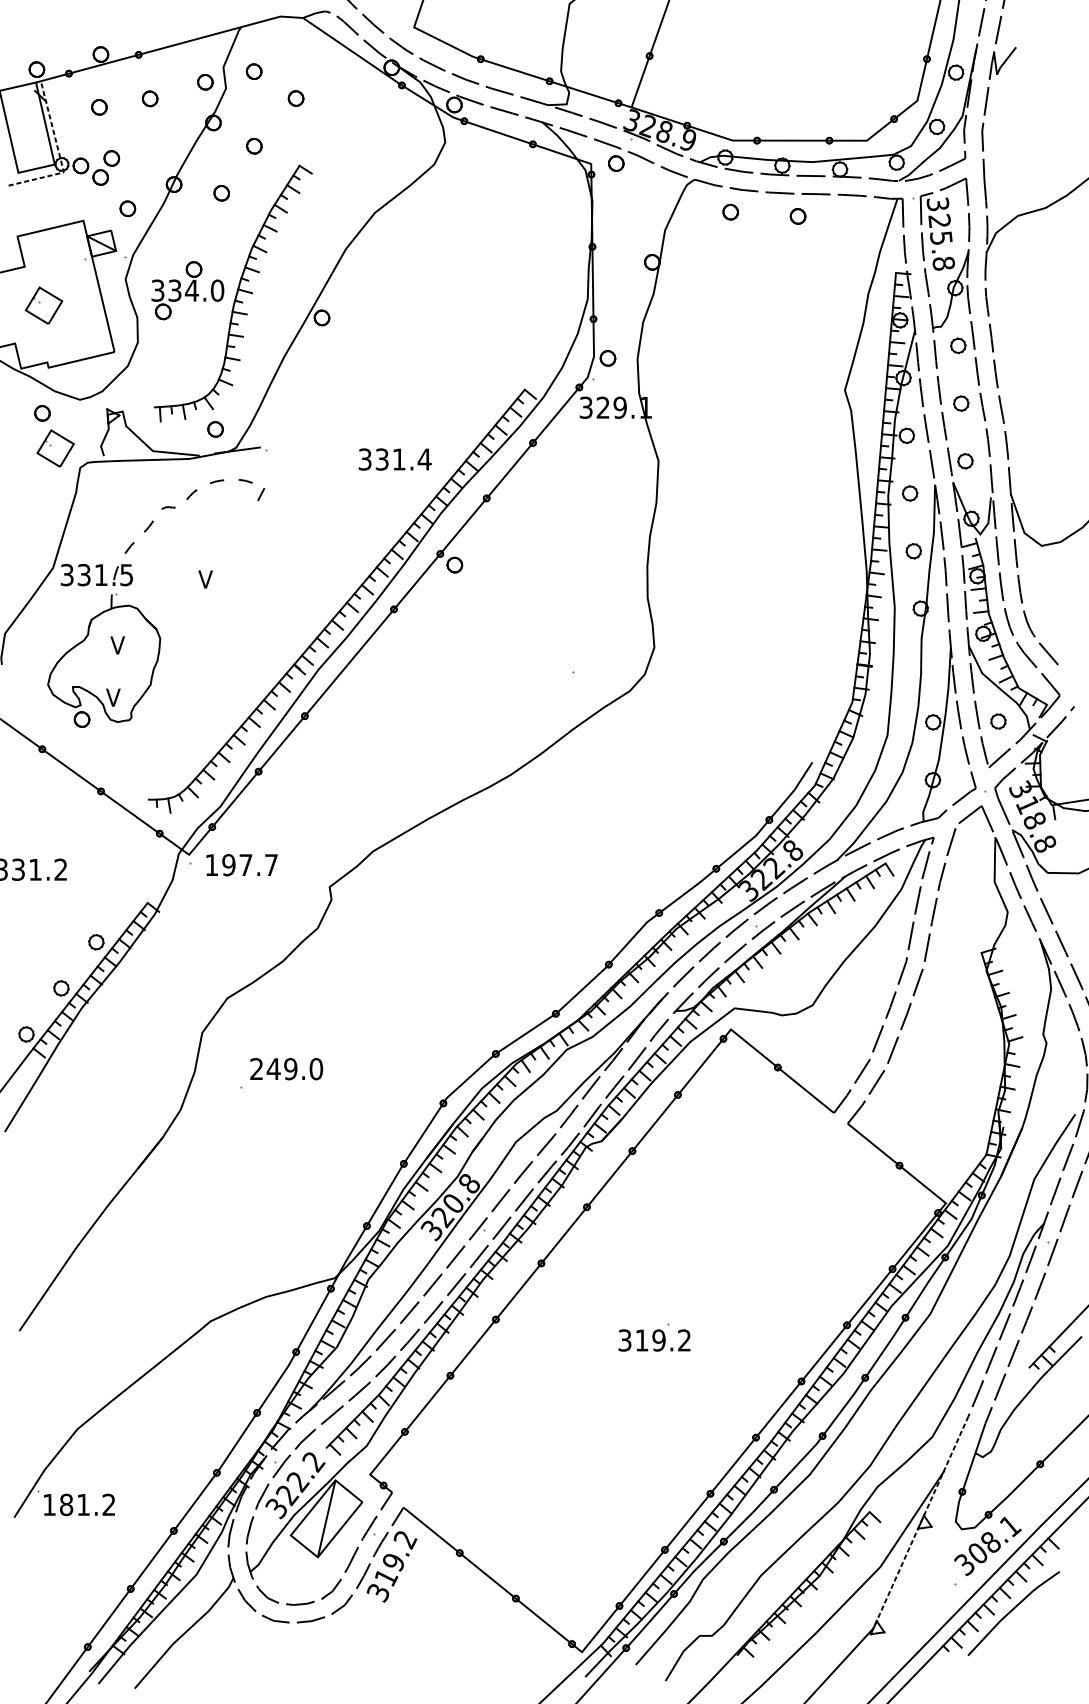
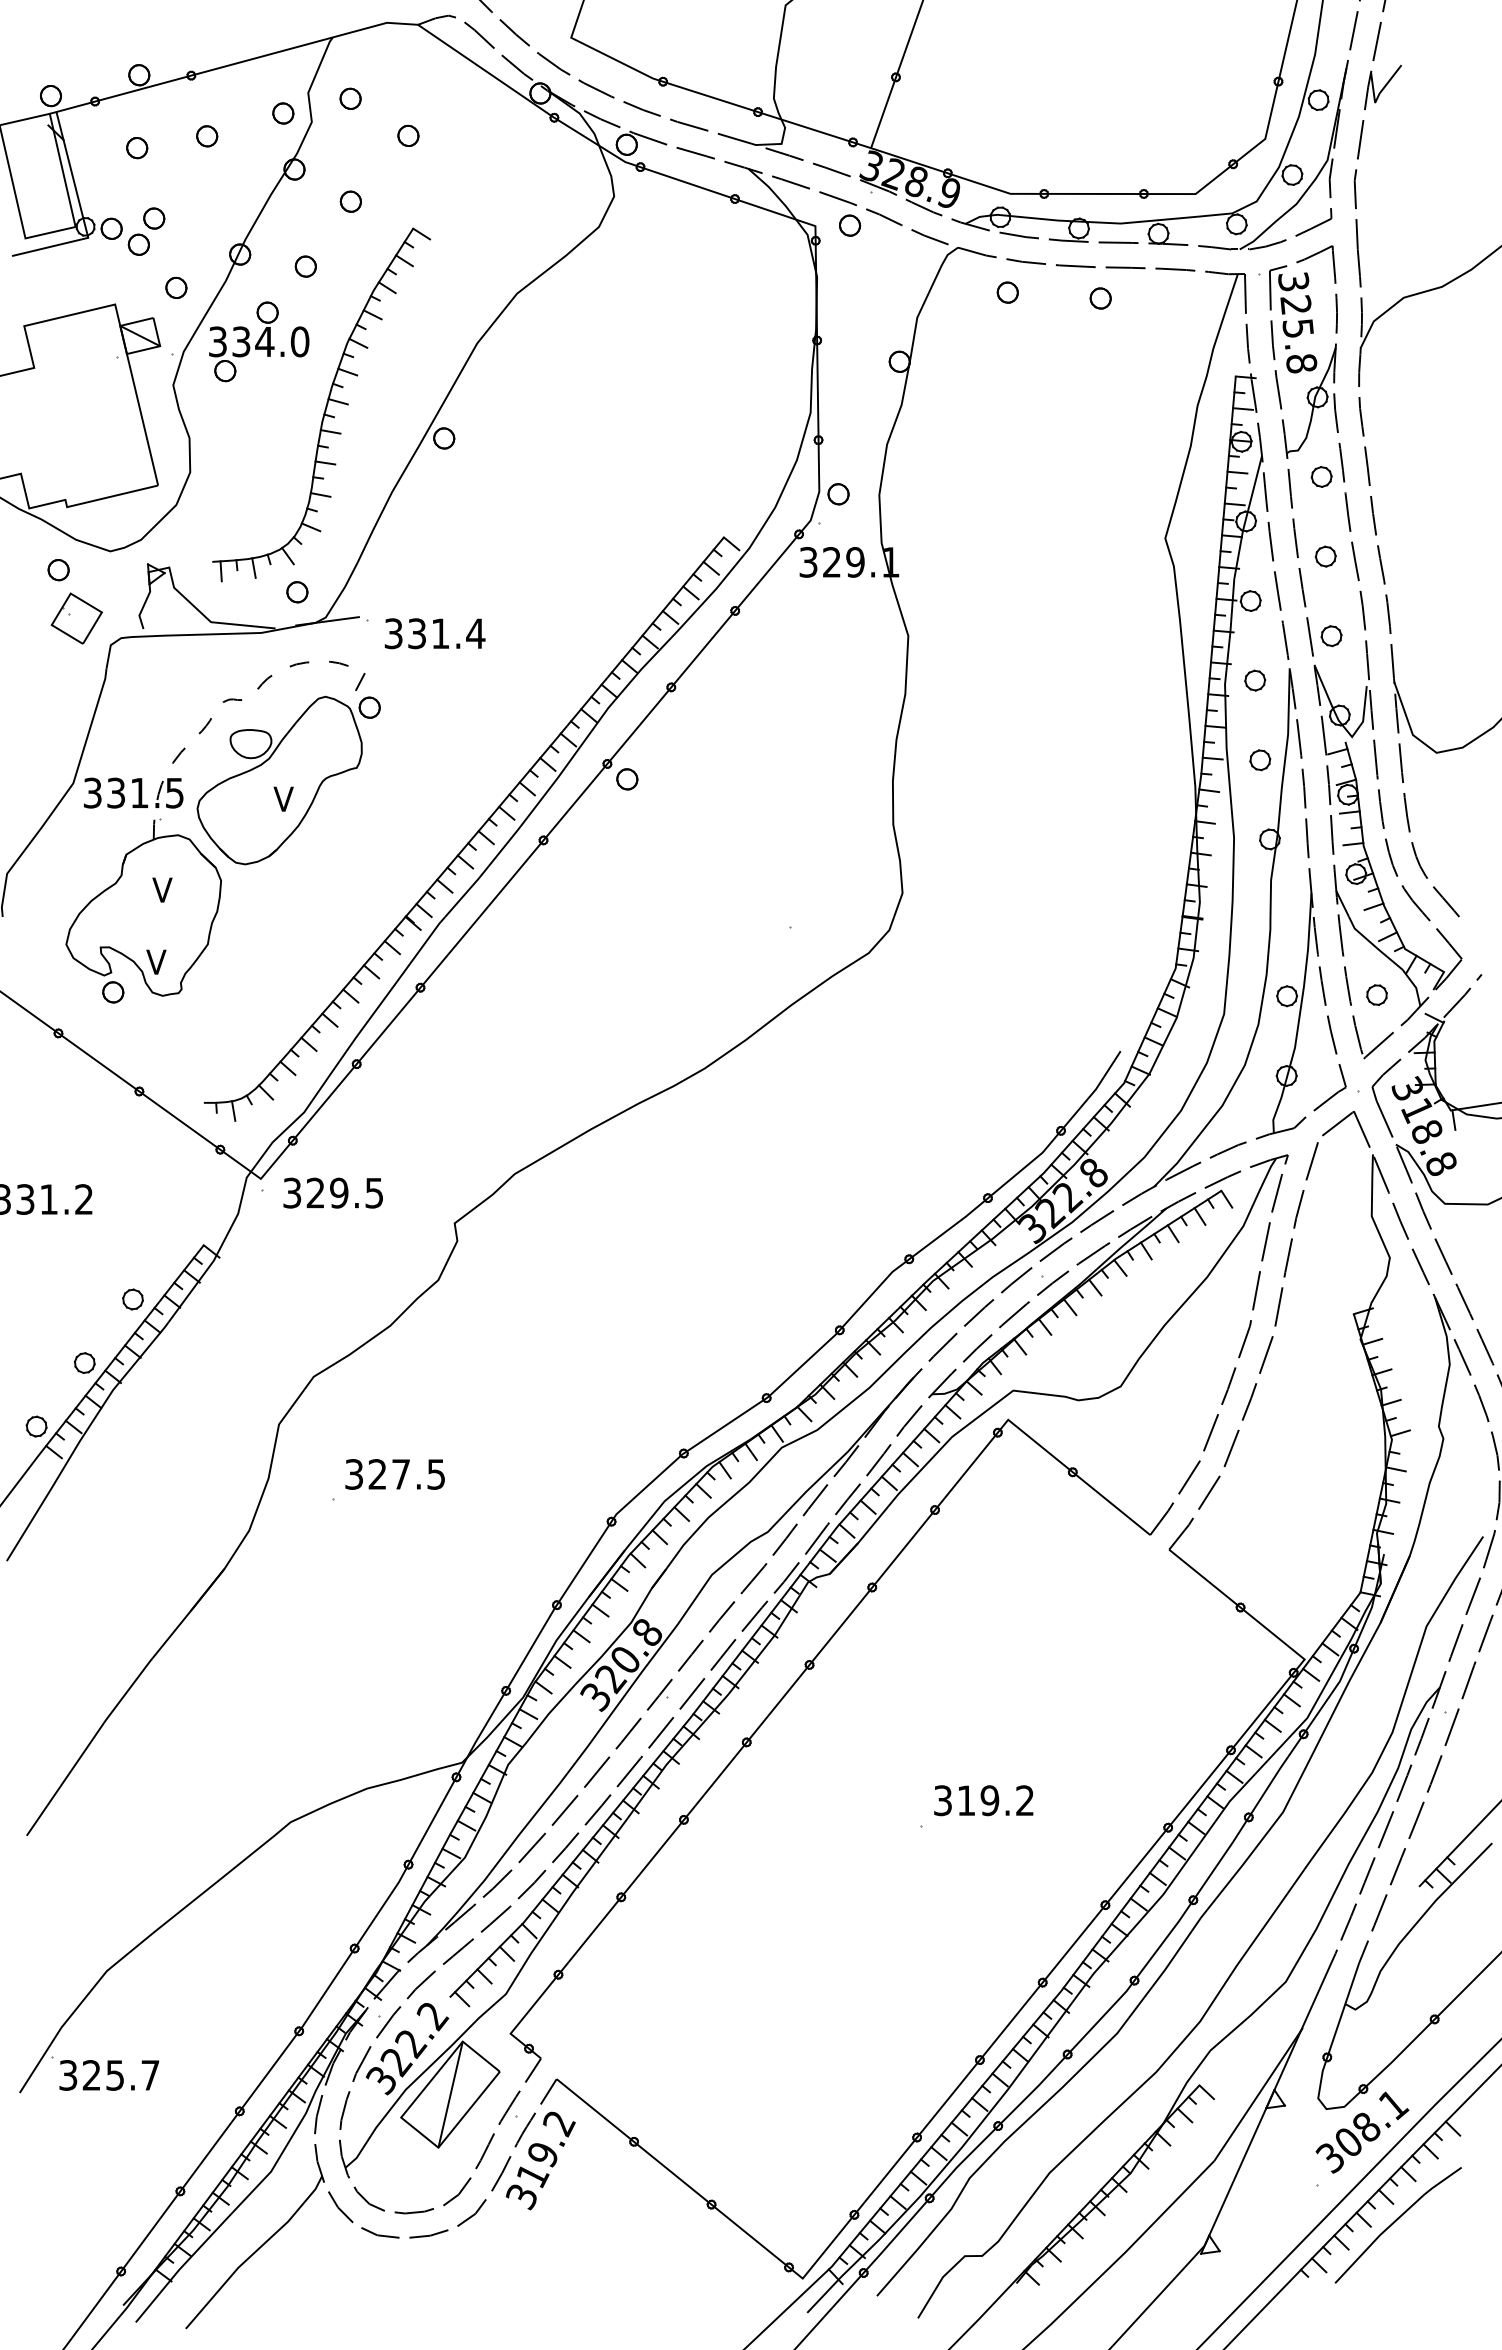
line: (59, 154) -> (82, 213), dashed -> solid
part: (188, 290) -> (259, 341), moved
part: (43, 305) -> (60, 421), removed
text: (394, 459) -> (434, 633), moved
part: (209, 565) -> (288, 780), added
text: (241, 864) -> (333, 1192), 197.7 -> 329.5
text: (286, 1069) -> (395, 1474), 249.0 -> 327.5
text: (654, 1340) -> (983, 1800), moved
text: (79, 1504) -> (109, 2075), 181.2 -> 325.7
line: (920, 1523) -> (1269, 2100), dashed -> solid

